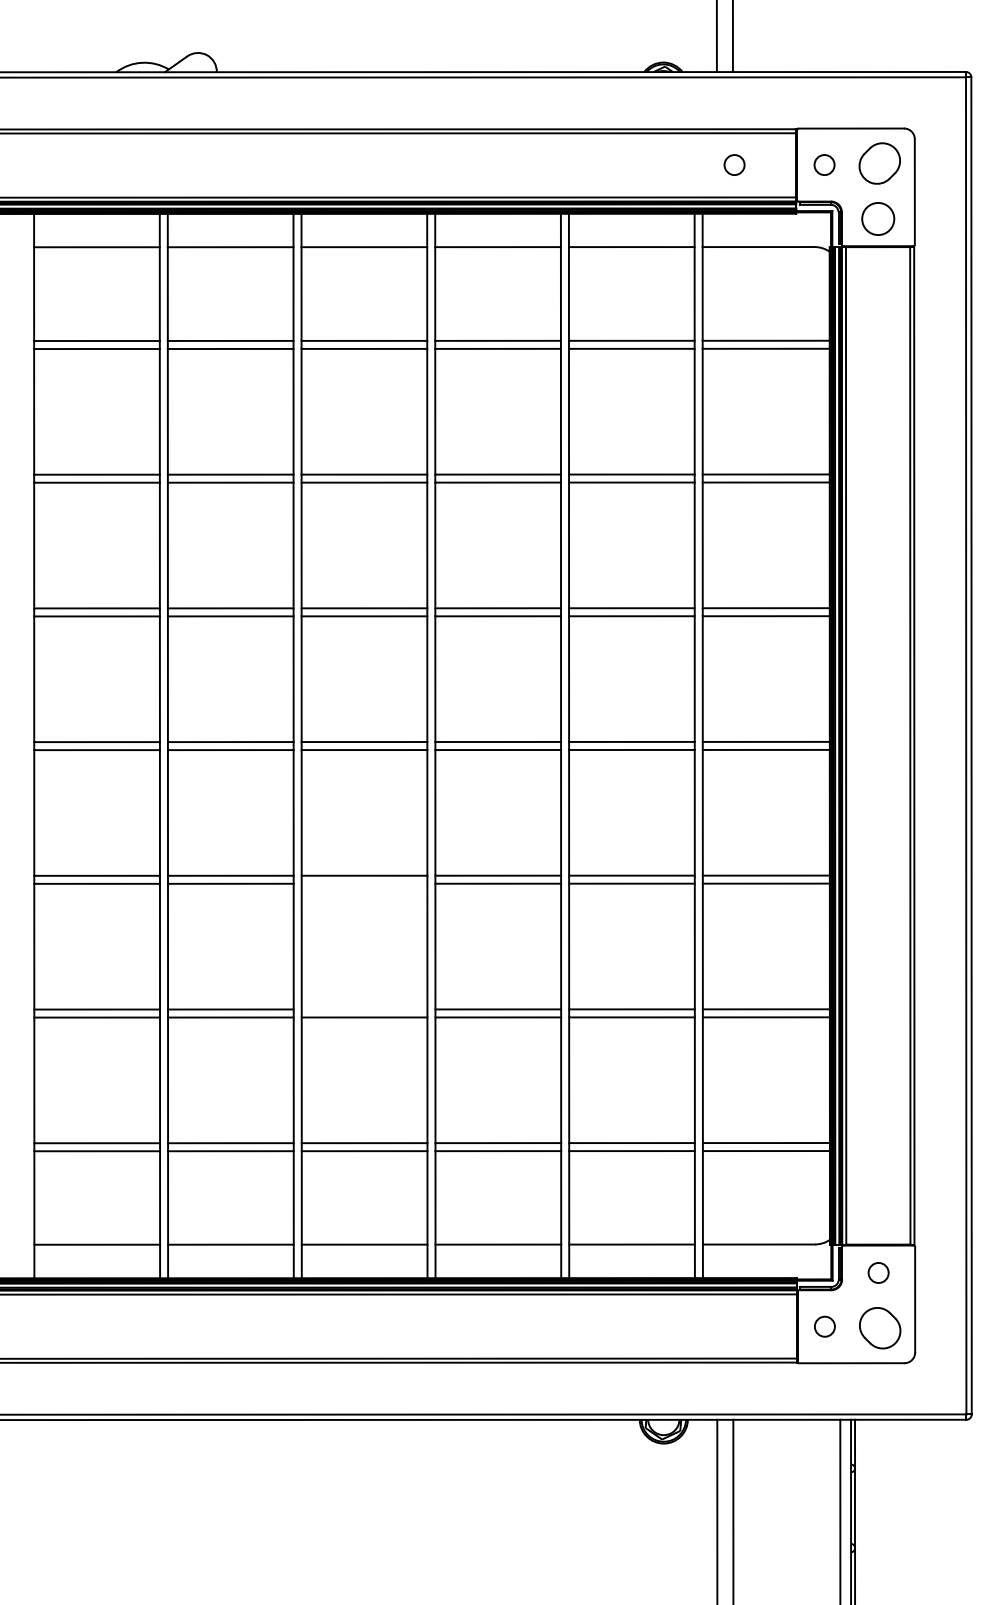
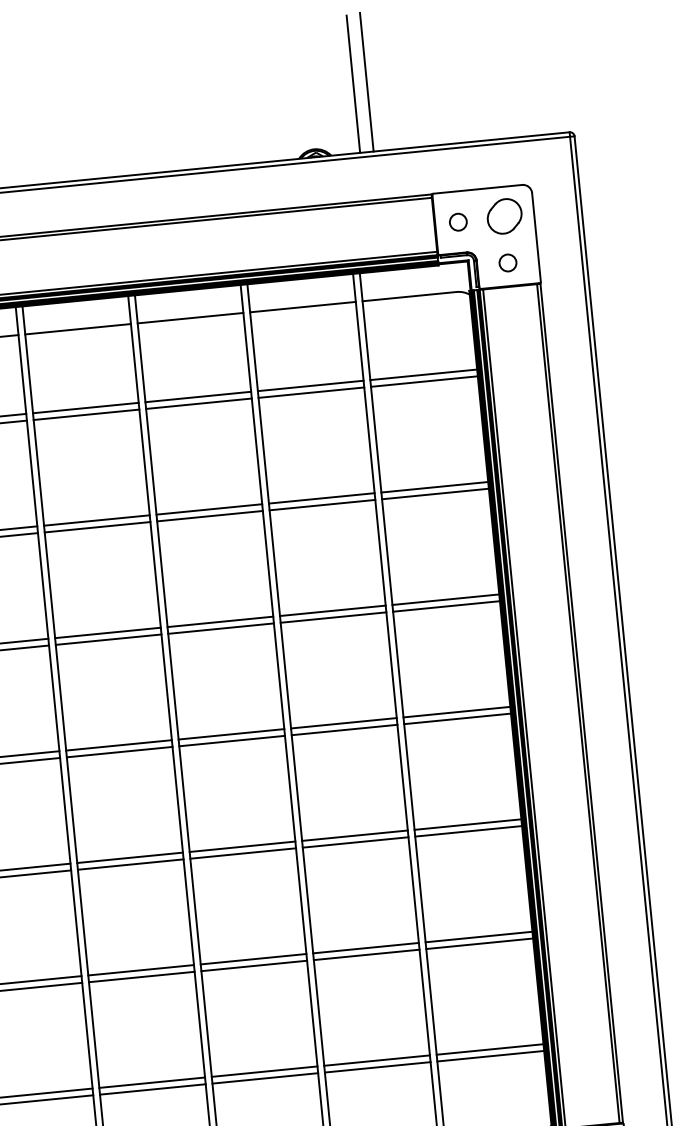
circle: (734, 164) -> (382, 229), removed
circle: (878, 218) -> (508, 262), size x0.62
line: (364, 883) -> (130, 864), added
line: (364, 1009) -> (141, 970), added

